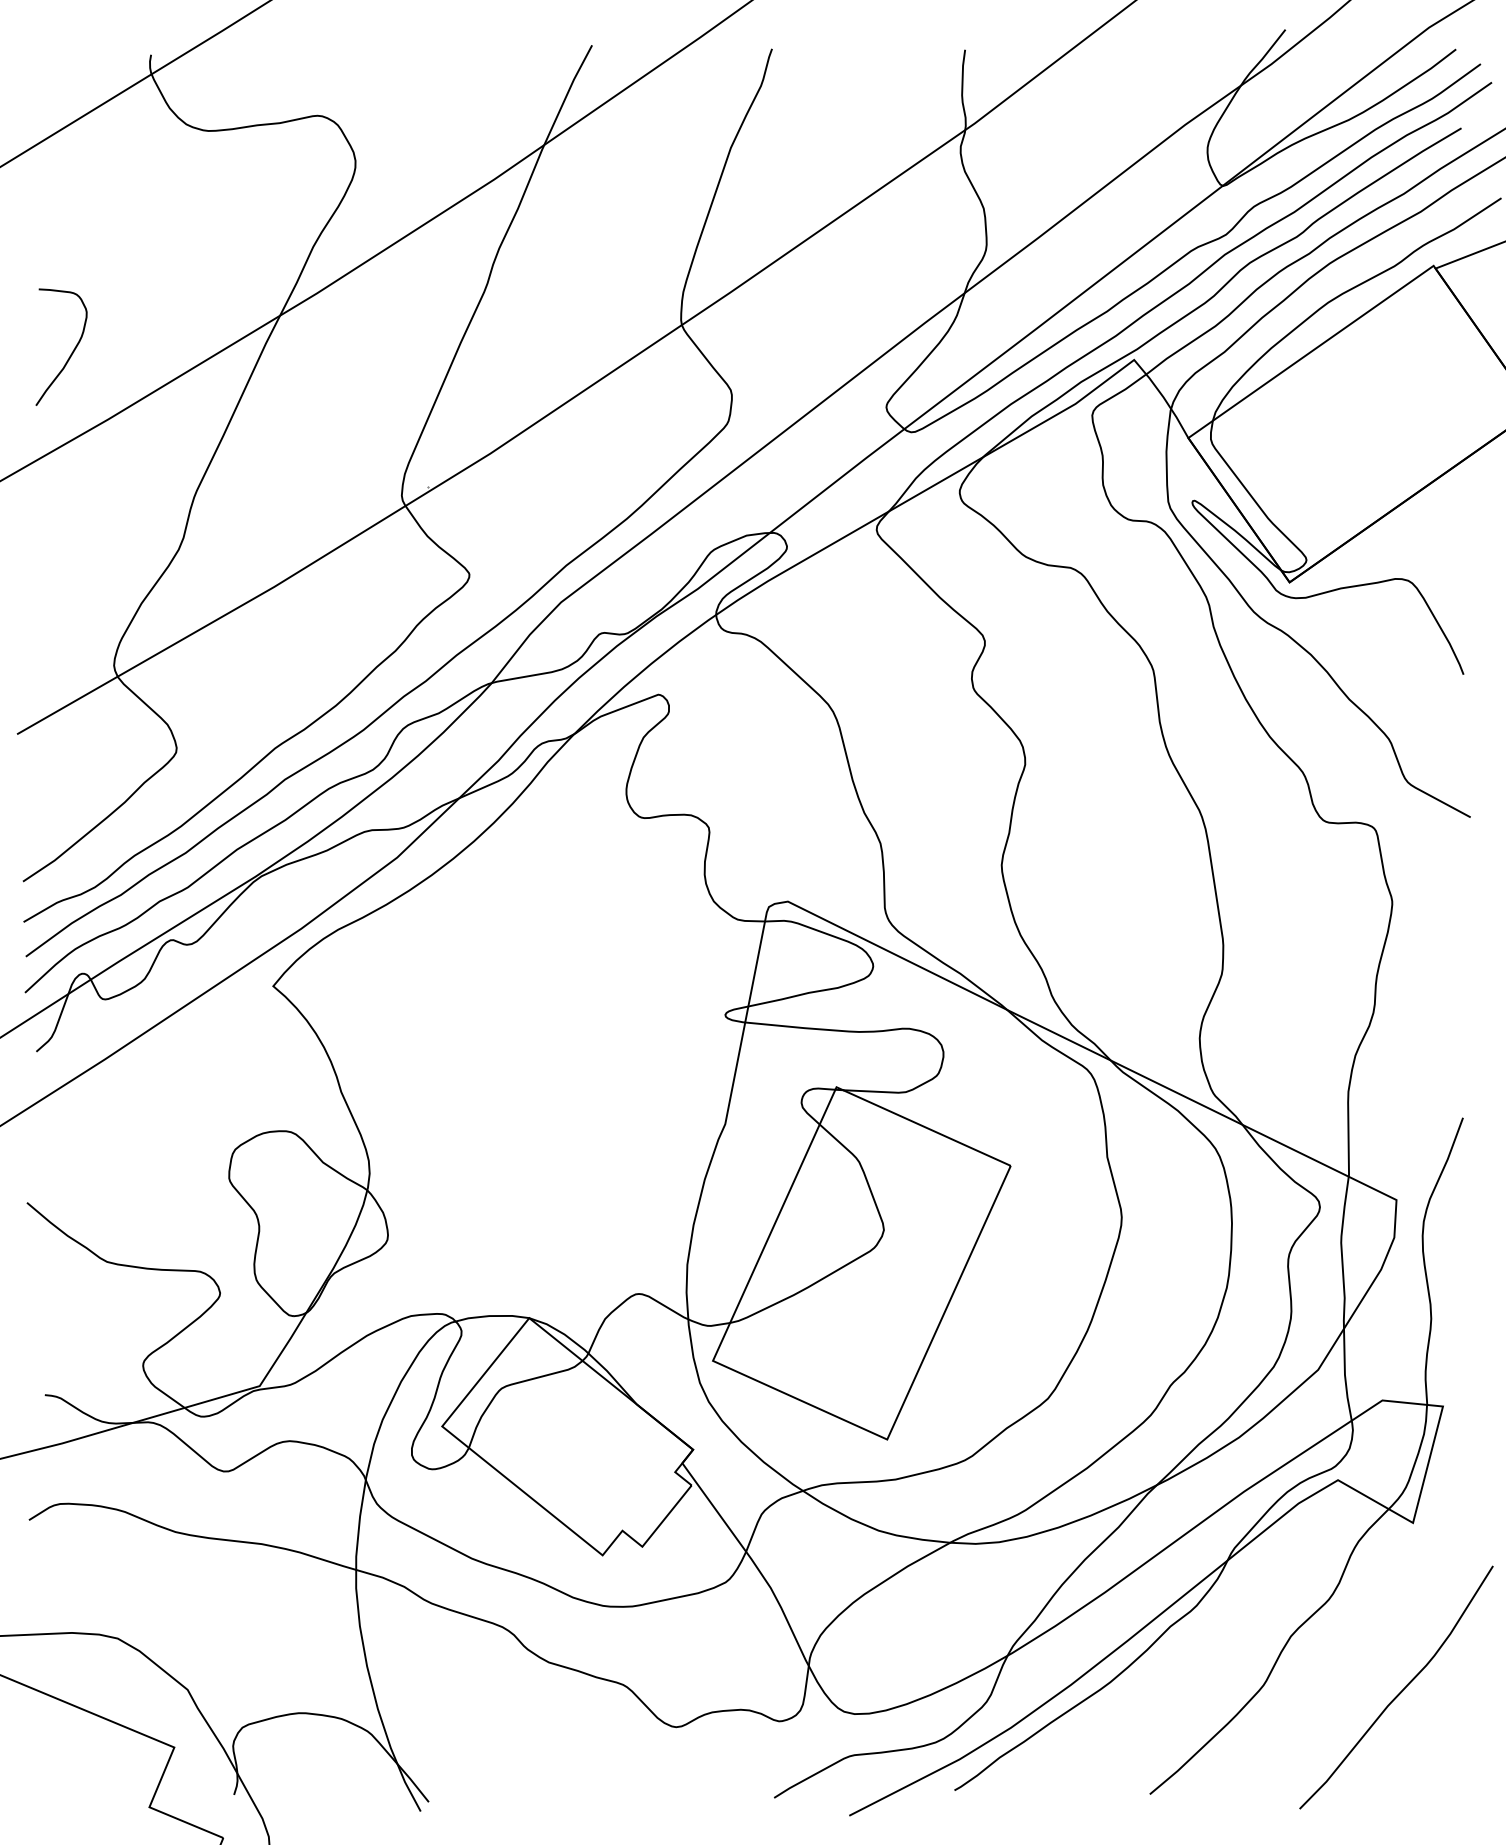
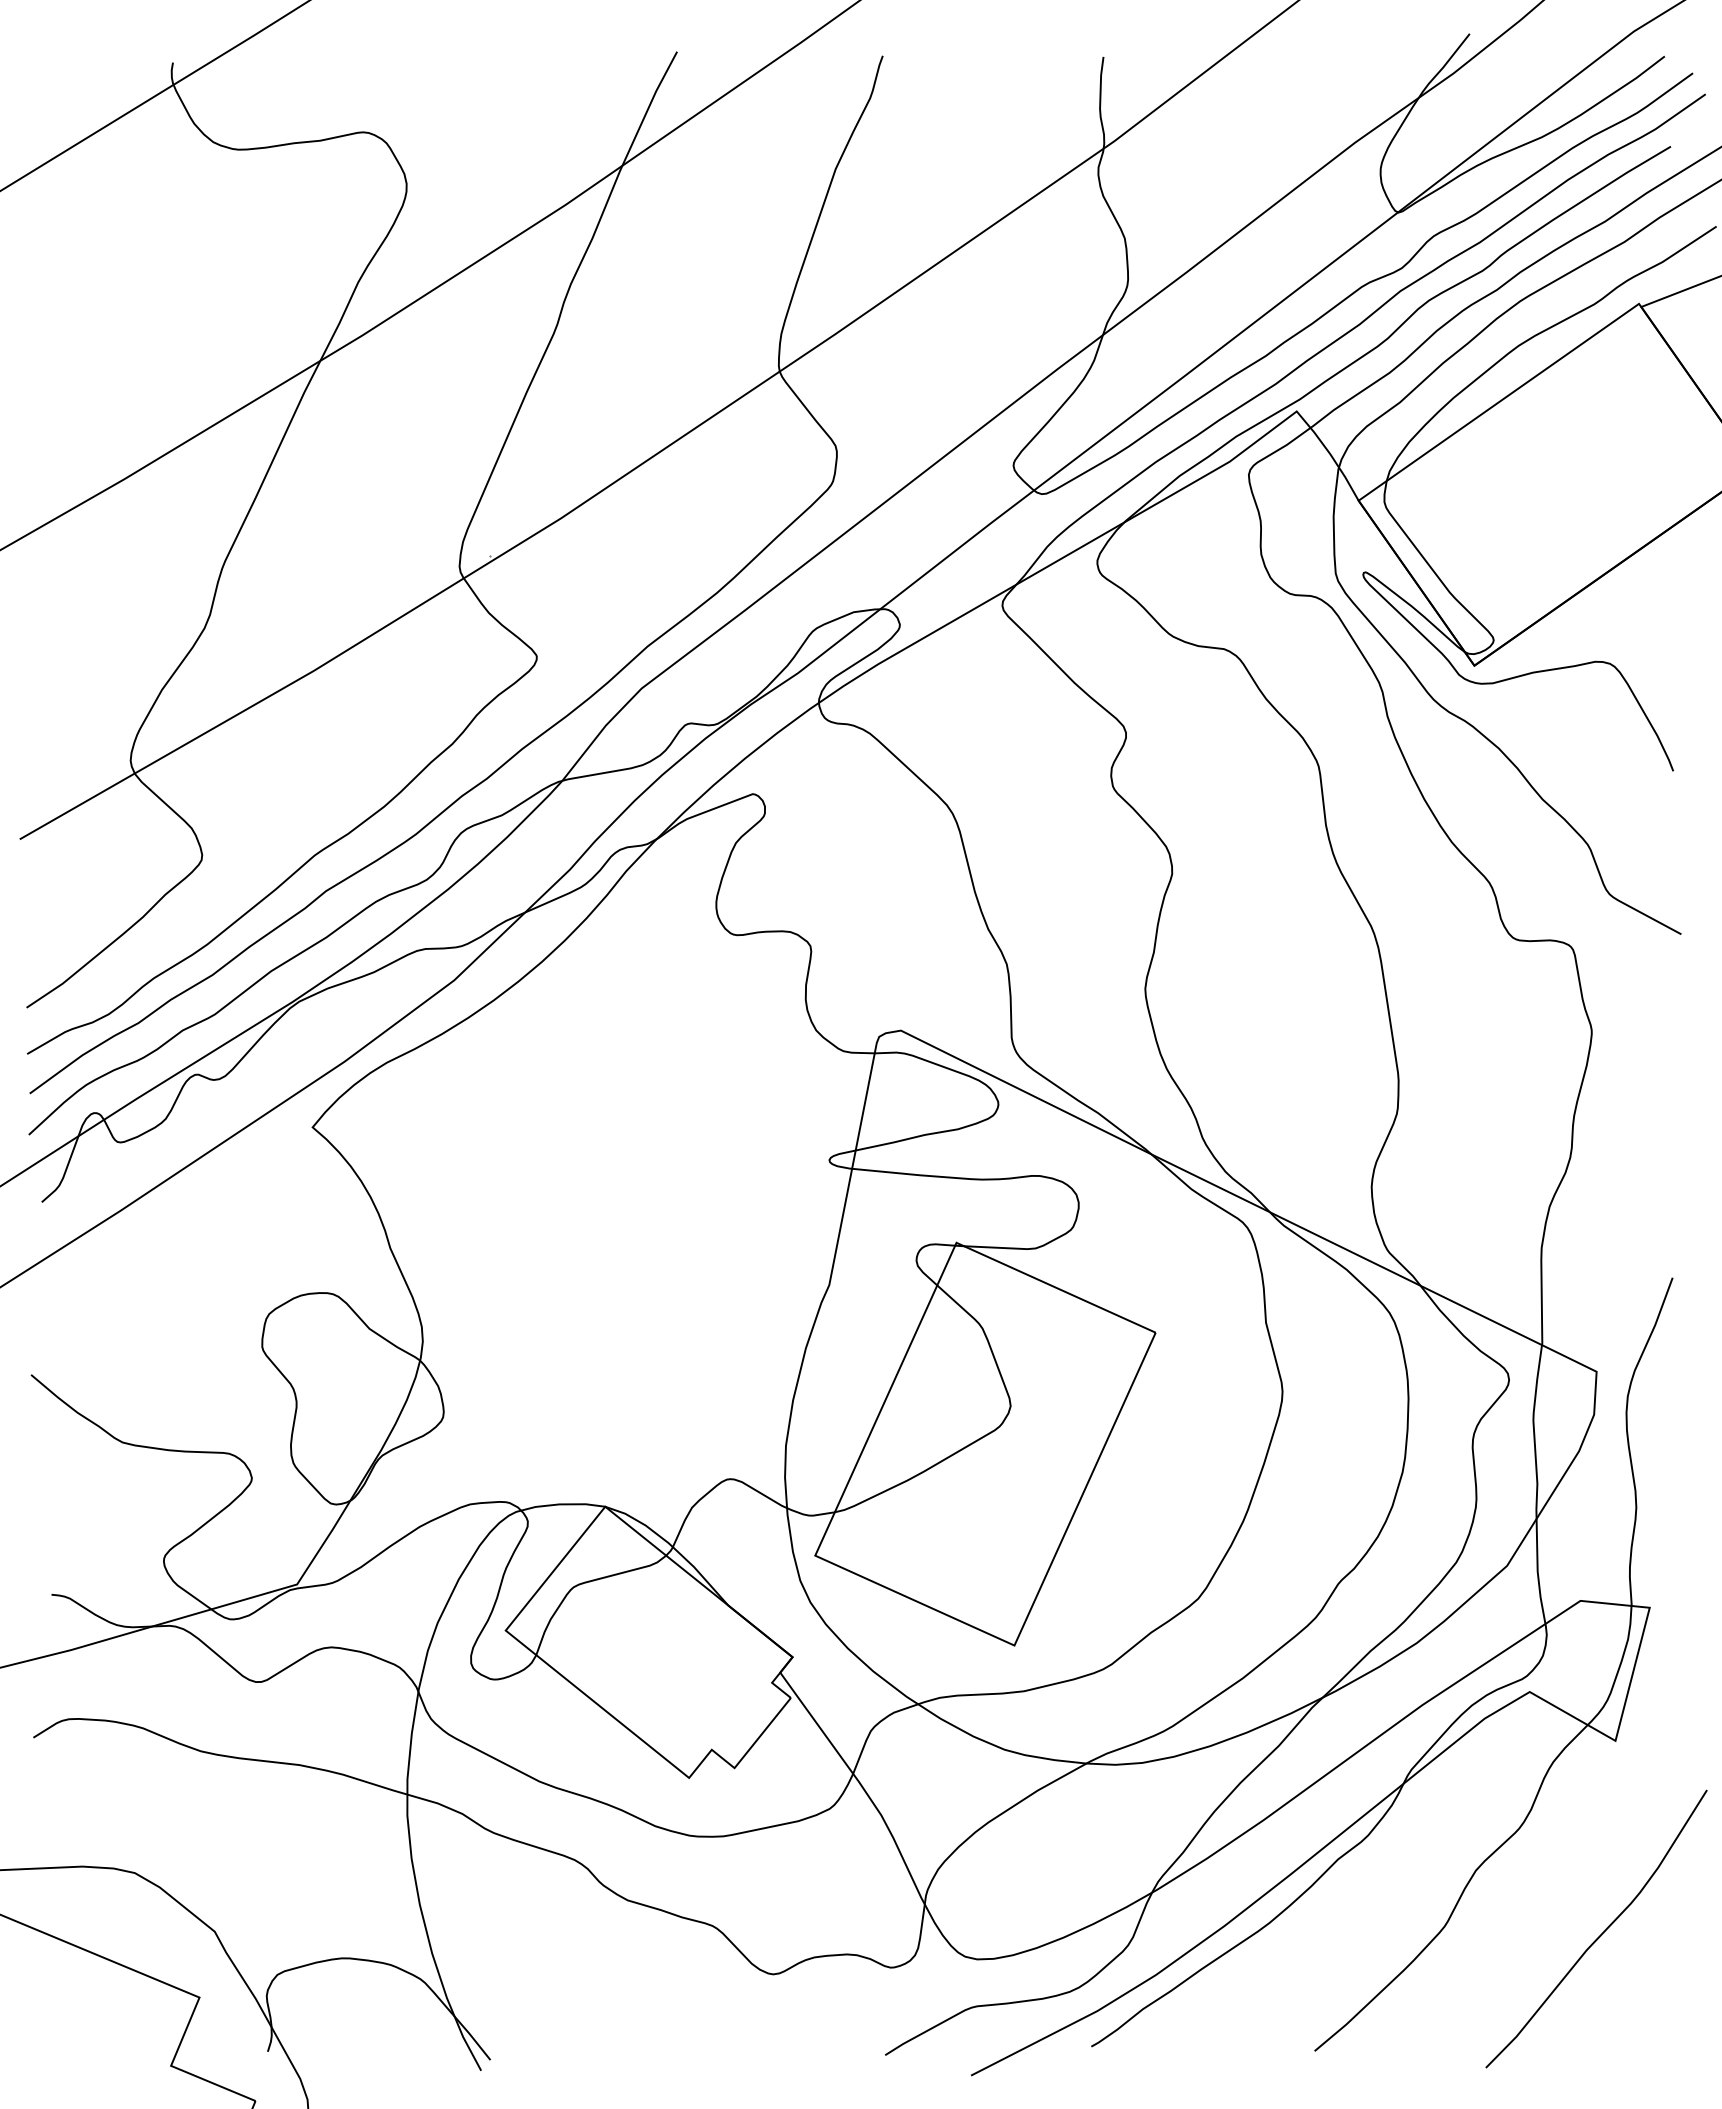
curve: (71, 352) -> (82, 402), removed

